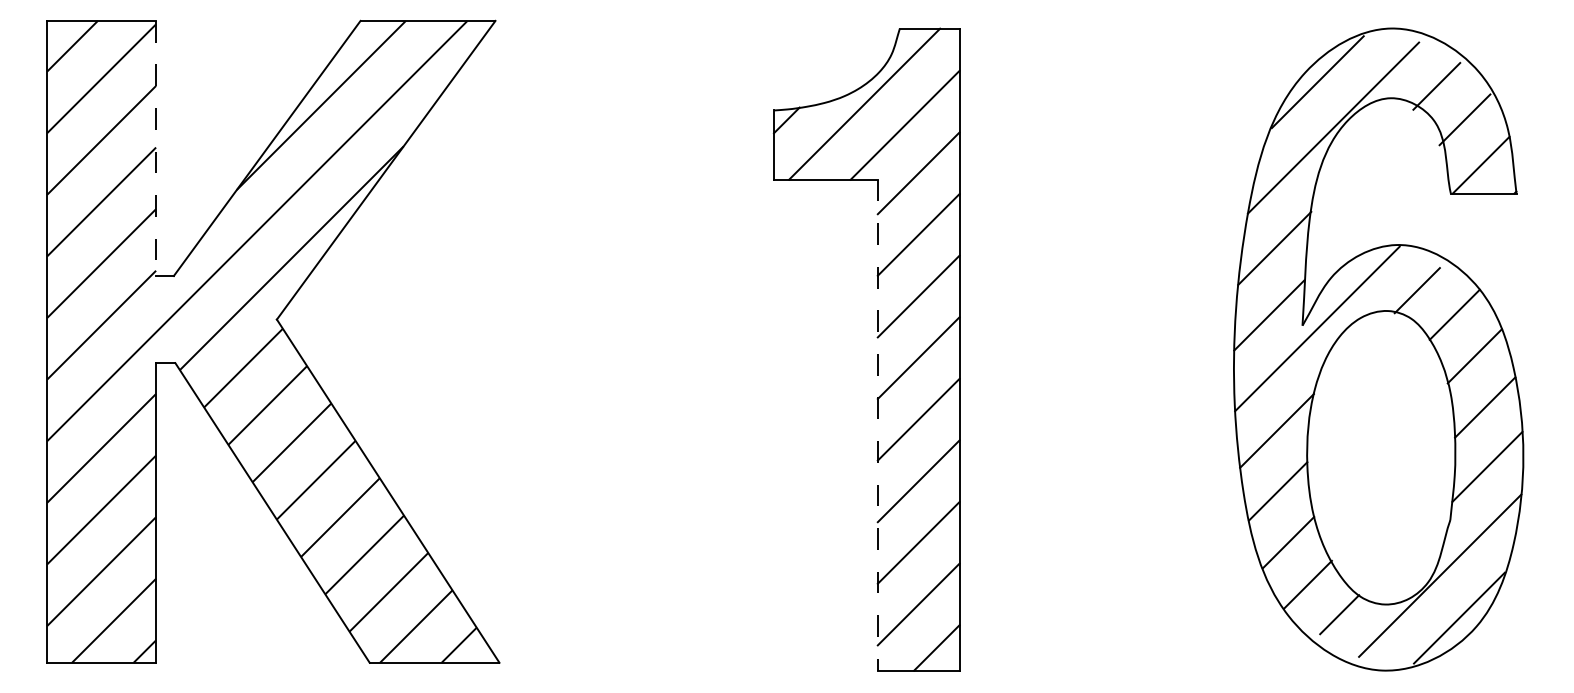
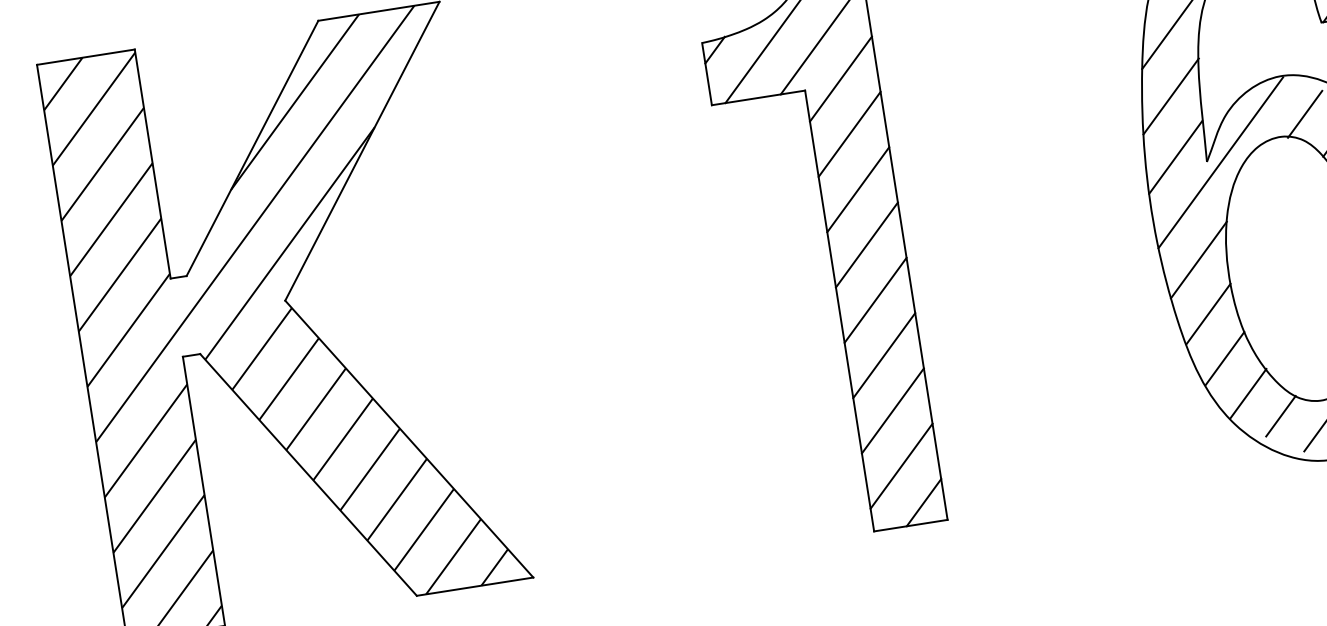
line: (156, 148) -> (153, 164), dashed -> solid
line: (877, 425) -> (839, 311), dashed -> solid

